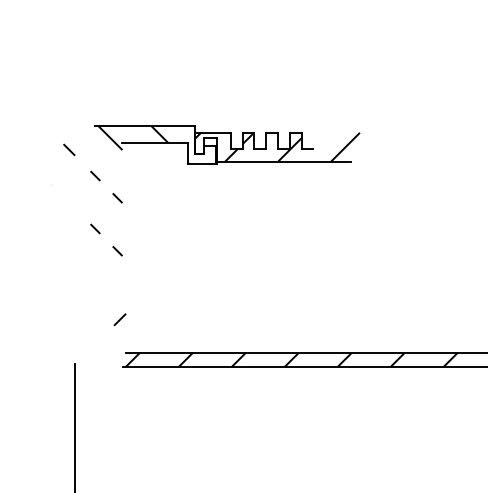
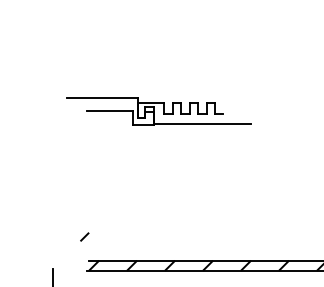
hatch: (276, 146) -> (196, 112), removed
hatch: (133, 191) -> (94, 145), removed

